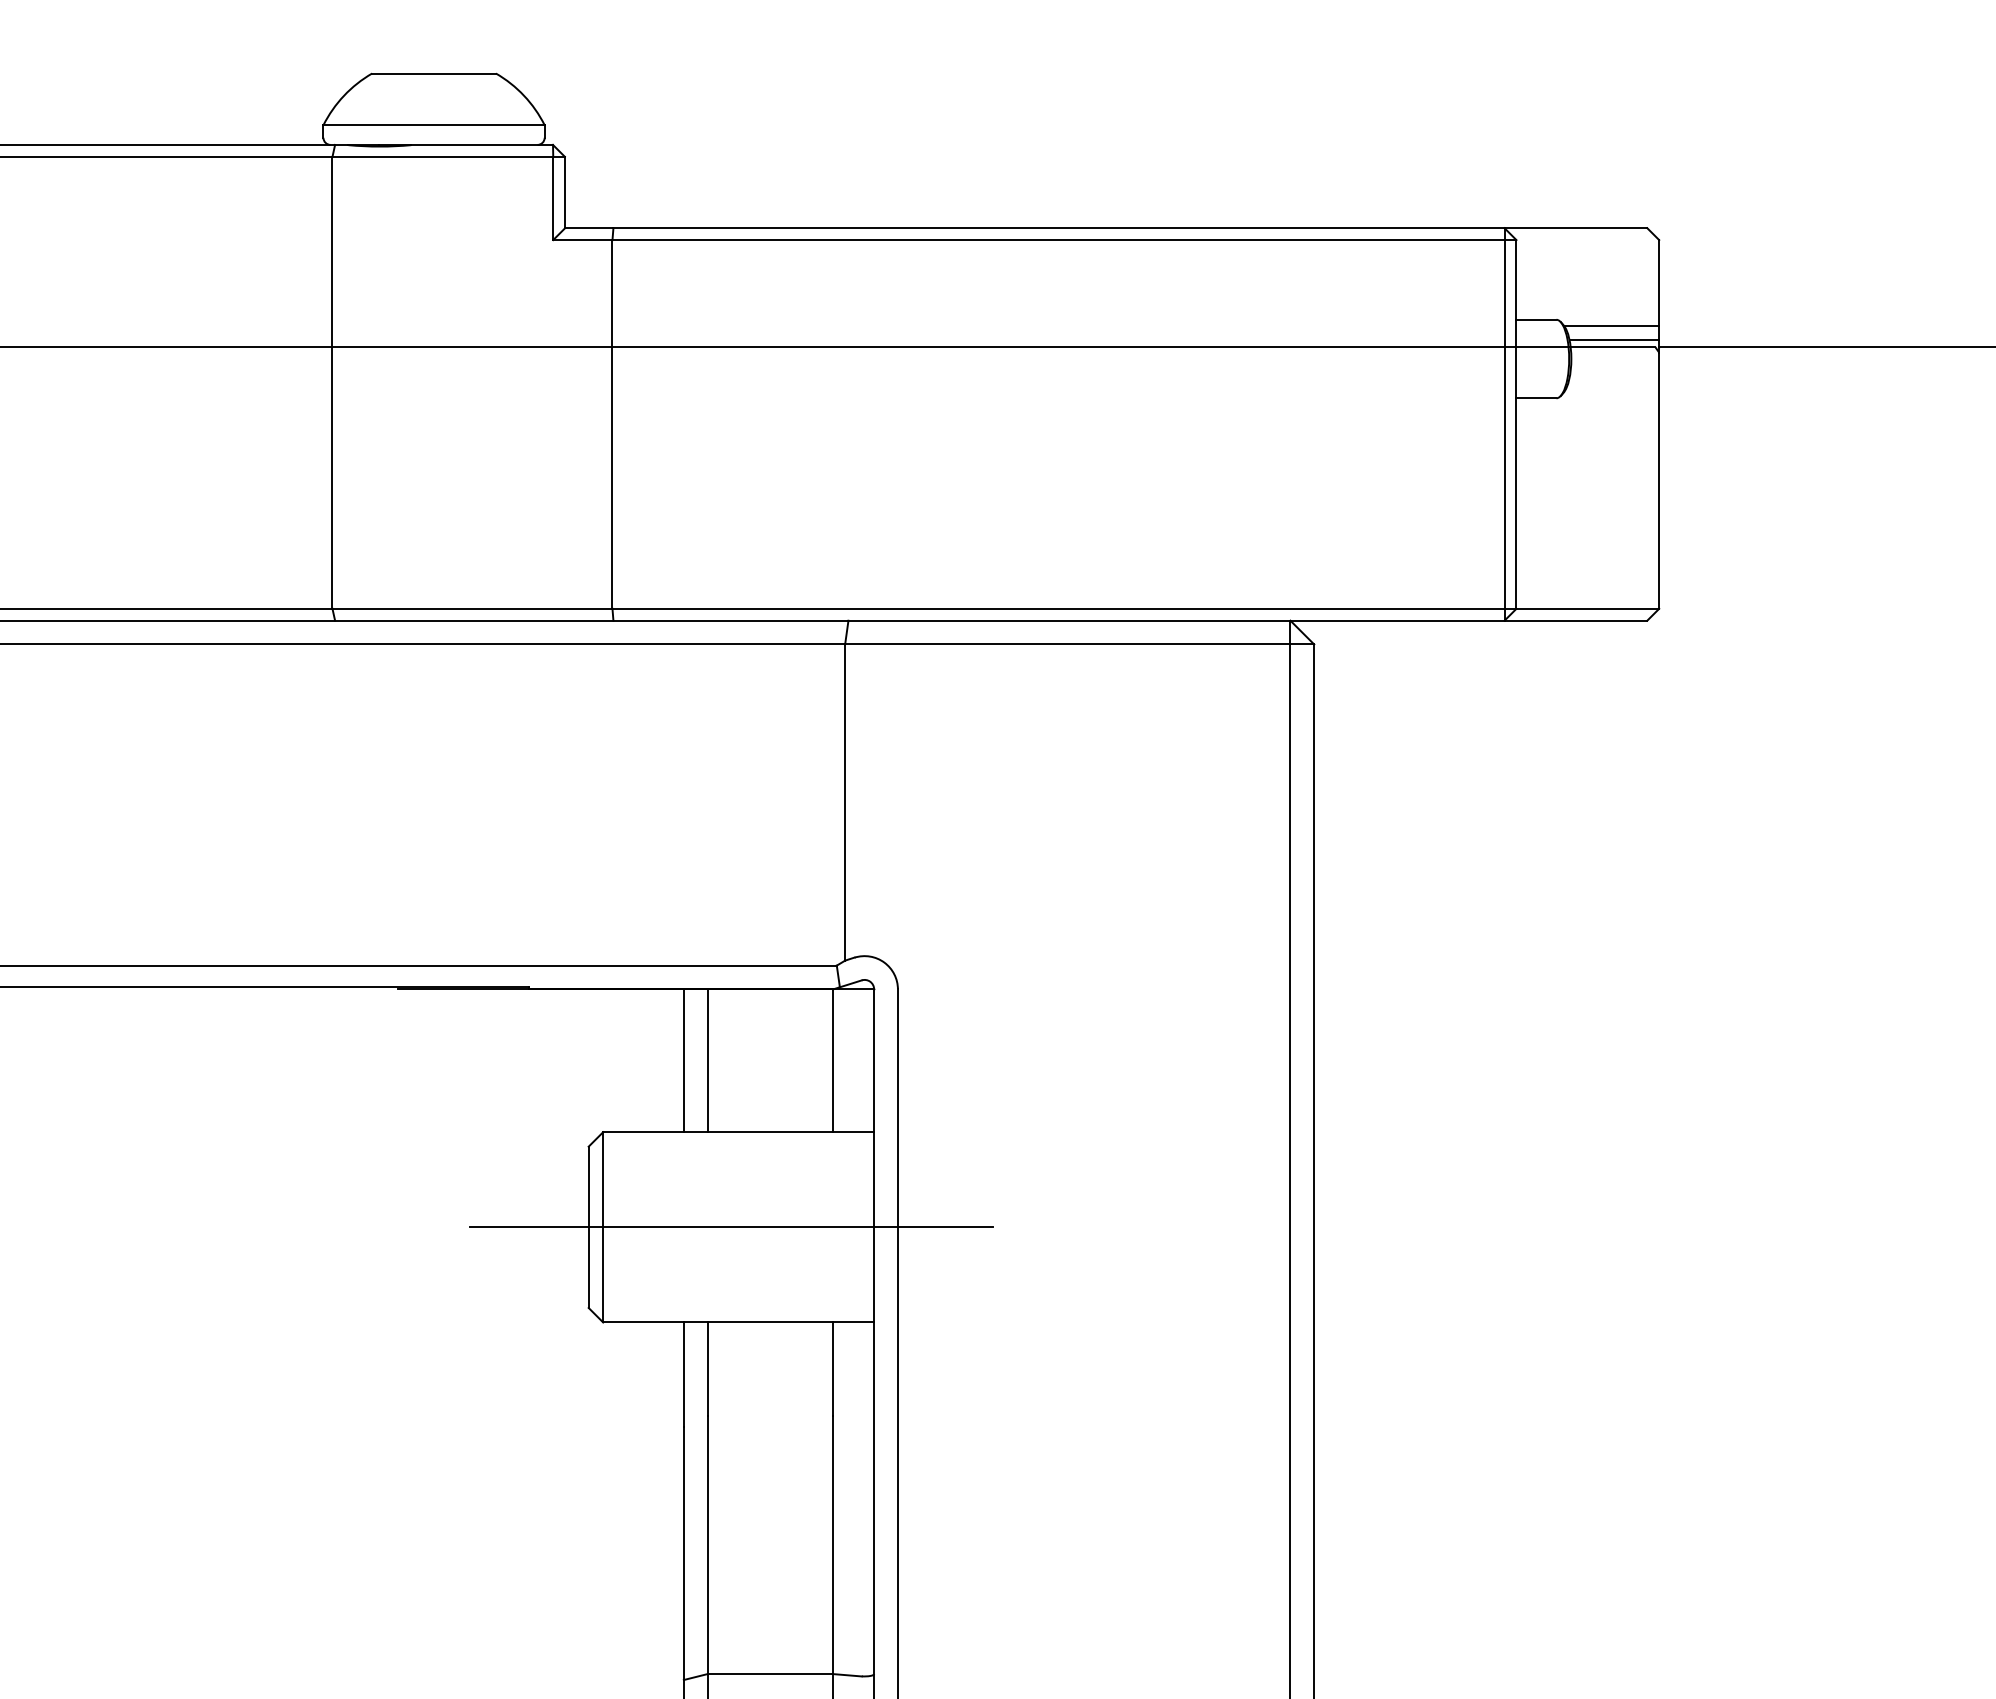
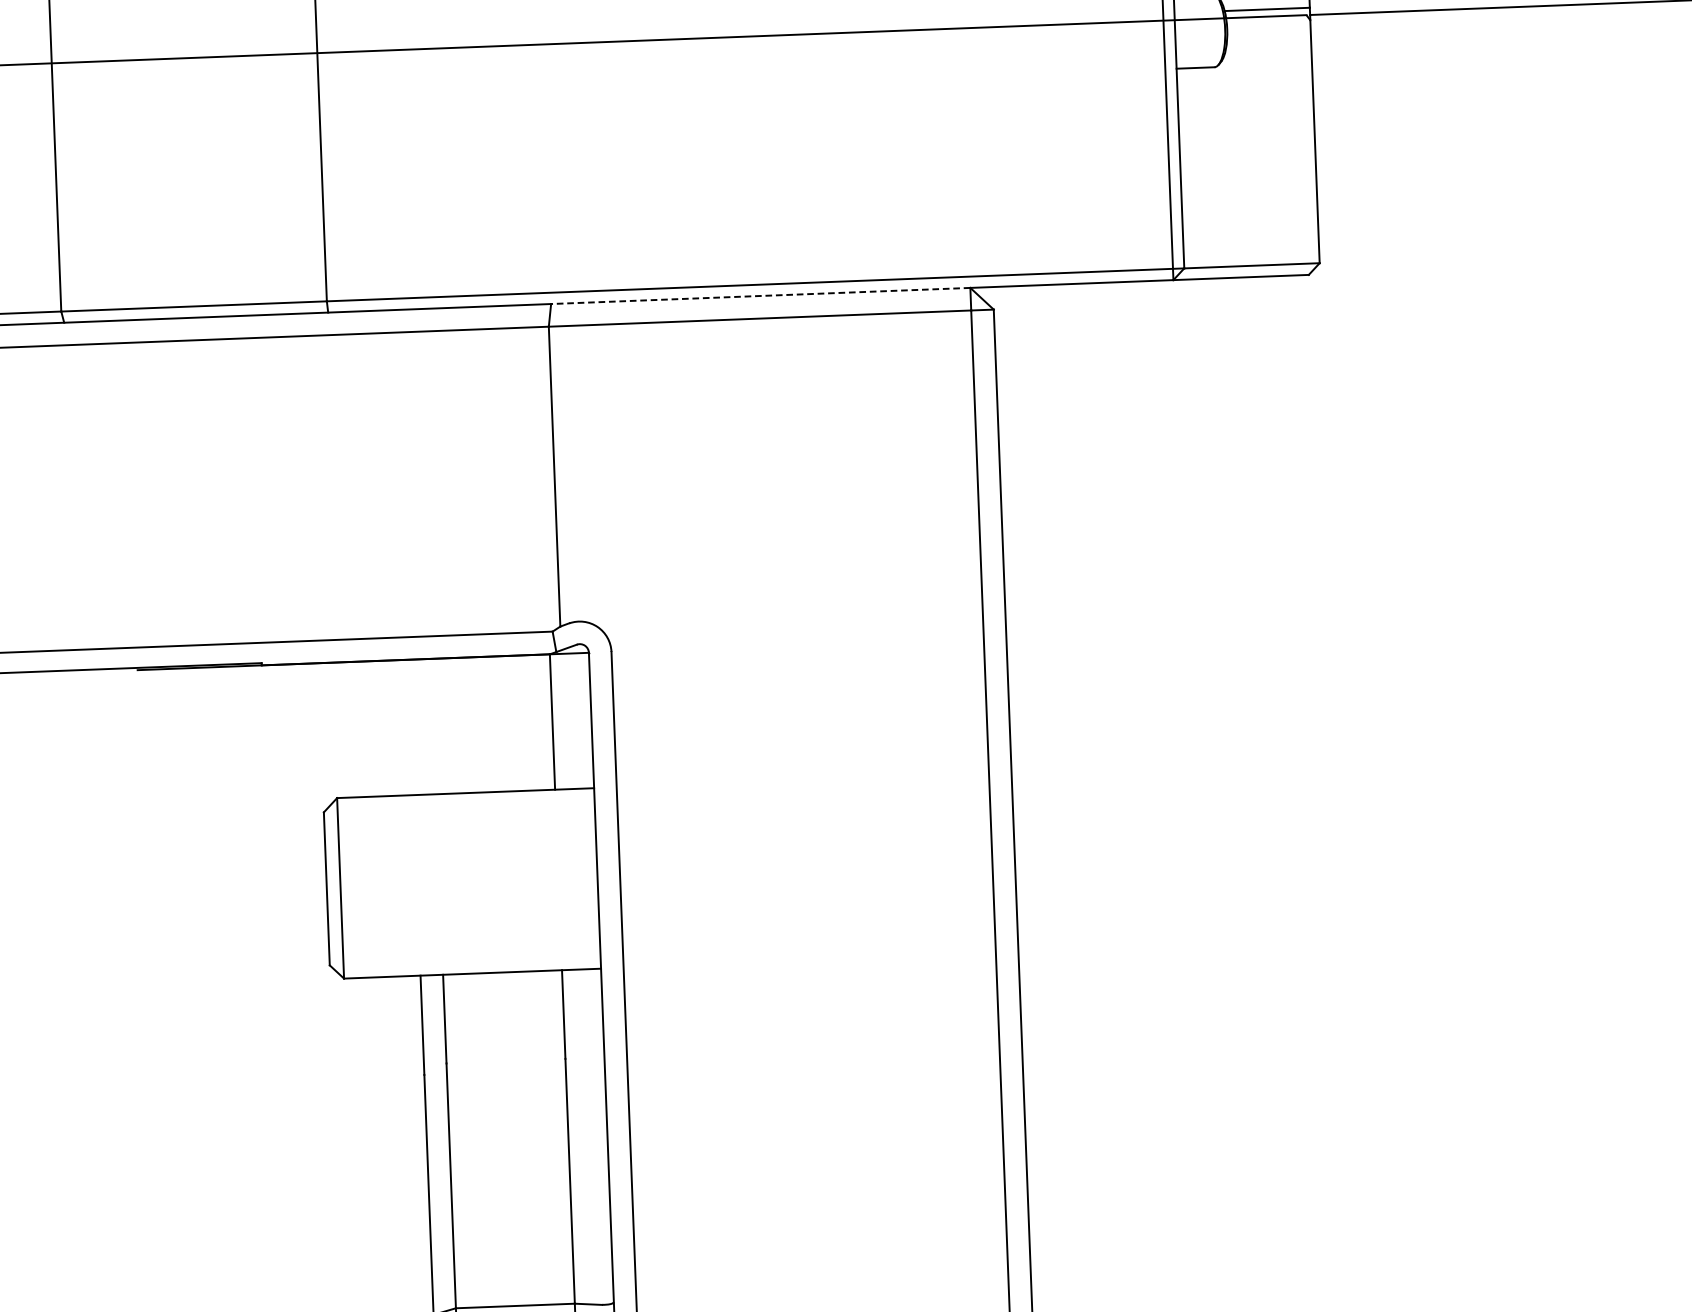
line: (1069, 620) -> (760, 295), solid -> dashed
line: (683, 1060) -> (410, 727), removed
line: (707, 1060) -> (433, 726), removed
line: (731, 1227) -> (462, 883), removed

